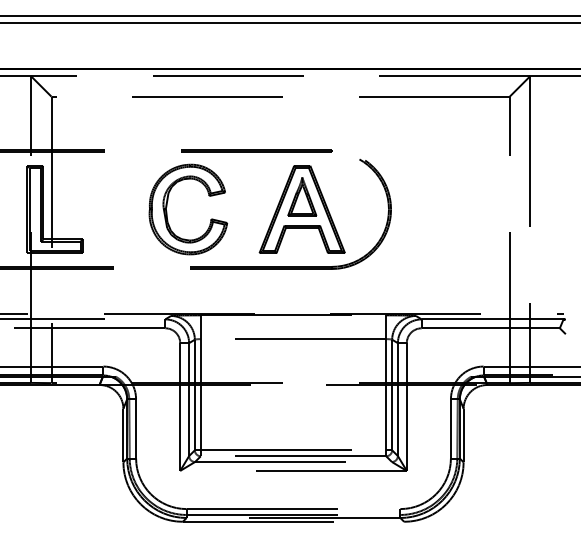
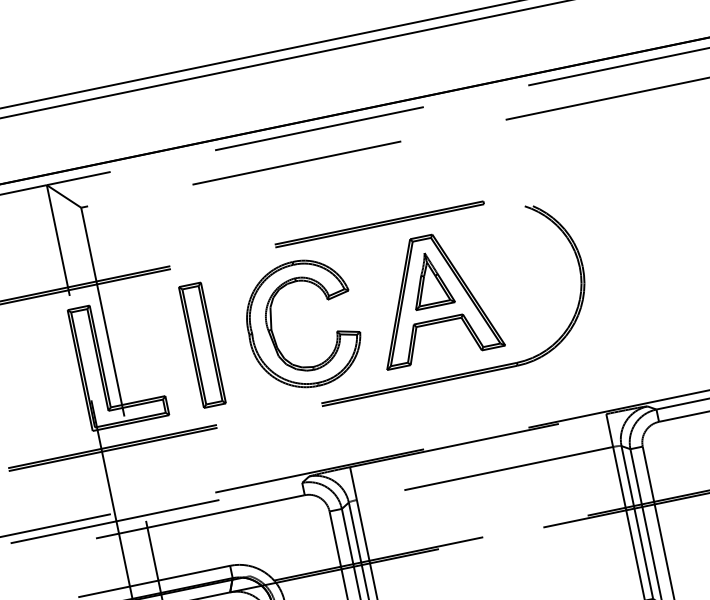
part: (115, 209) -> (201, 345), added
part: (301, 209) -> (432, 297), moved

